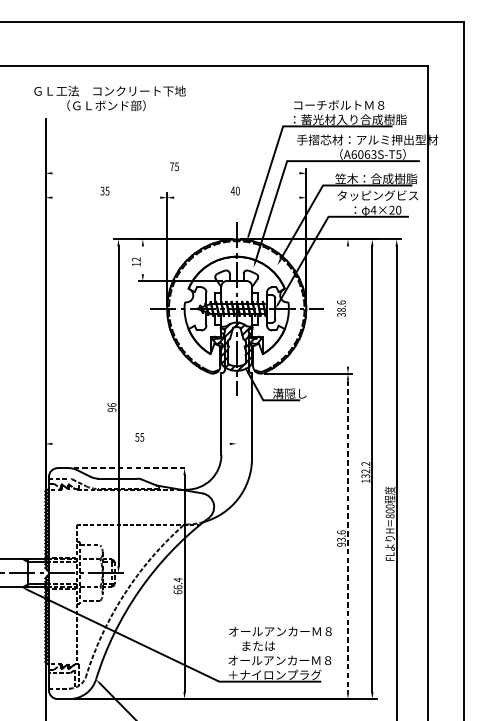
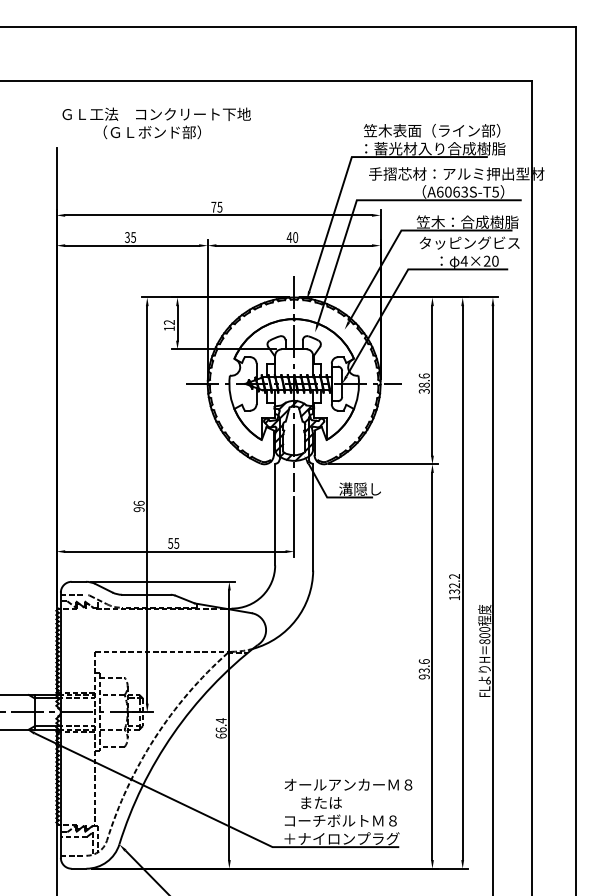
text: (109, 98) -> (156, 123), moved
text: (347, 105) -> (431, 130), コーチボルトＭ８ -> 笠木表面（ライン部）
line: (175, 173) -> (218, 215), added
line: (106, 197) -> (132, 245), added
line: (236, 197) -> (293, 245), added
line: (142, 260) -> (177, 323), added
line: (348, 306) -> (432, 380), added
line: (236, 424) -> (294, 527), added
line: (141, 443) -> (175, 551), added
line: (131, 467) -> (163, 581), dashed -> solid
line: (348, 536) -> (432, 666), dashed -> solid
text: (279, 660) -> (347, 820), オールアンカーＭ８ -> コーチボルトＭ８

